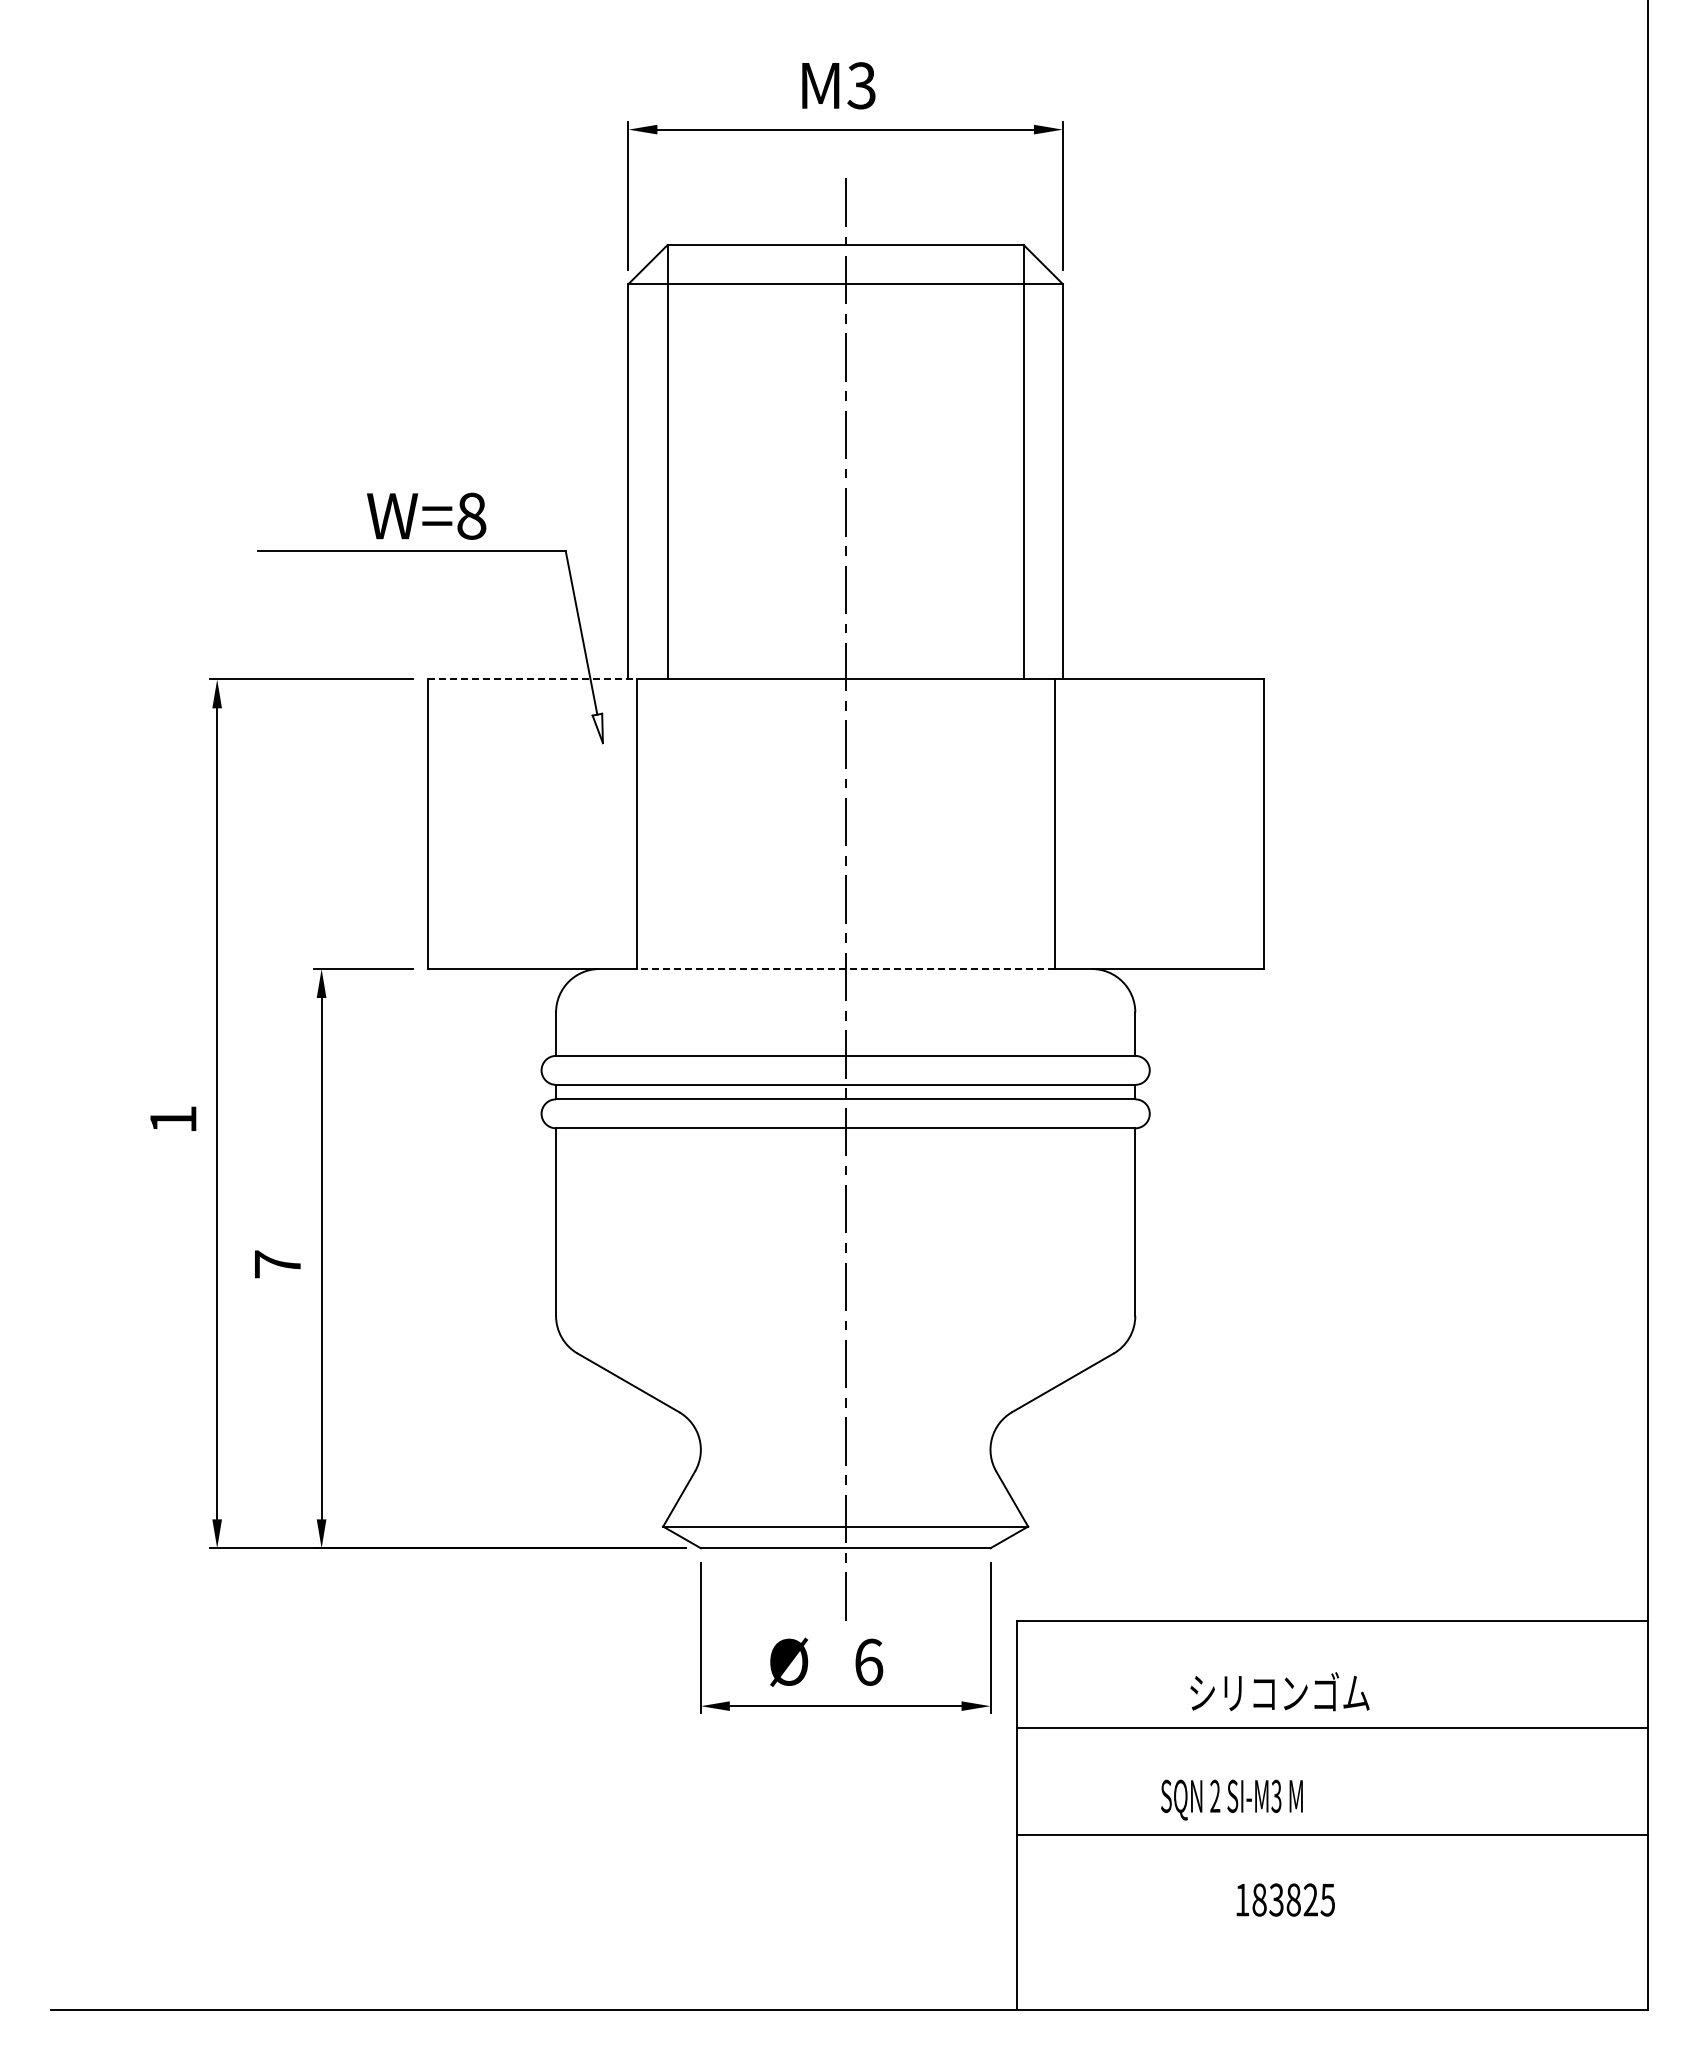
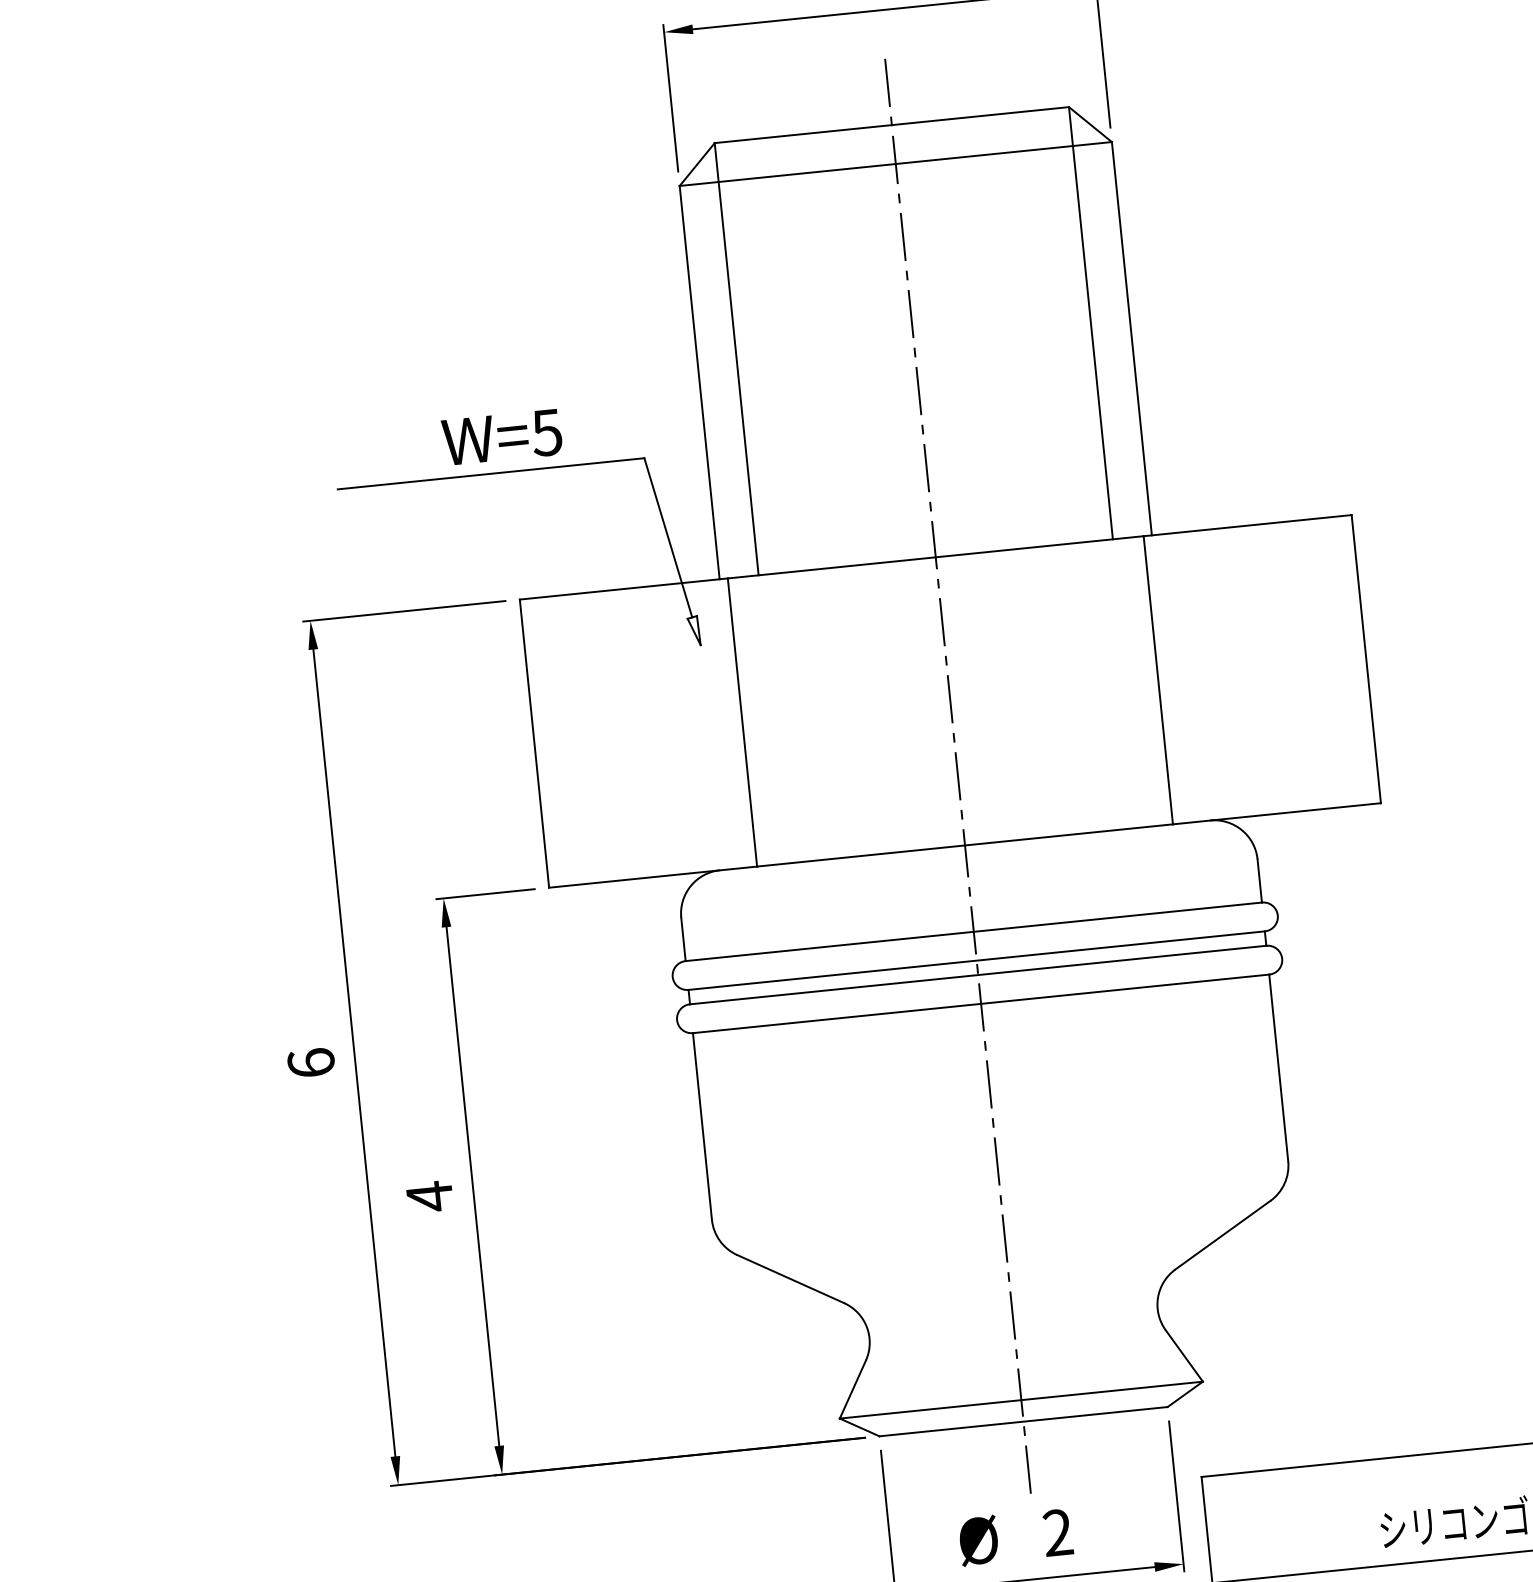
text: (471, 515) -> (546, 432), W=8 -> W=5
line: (532, 679) -> (624, 588), dashed -> solid
line: (845, 969) -> (964, 845), dashed -> solid
text: (172, 1118) -> (310, 1062), 1 -> 6
text: (277, 1264) -> (429, 1196), 7 -> 4
text: (868, 1661) -> (1057, 1532), 6 -> 2

